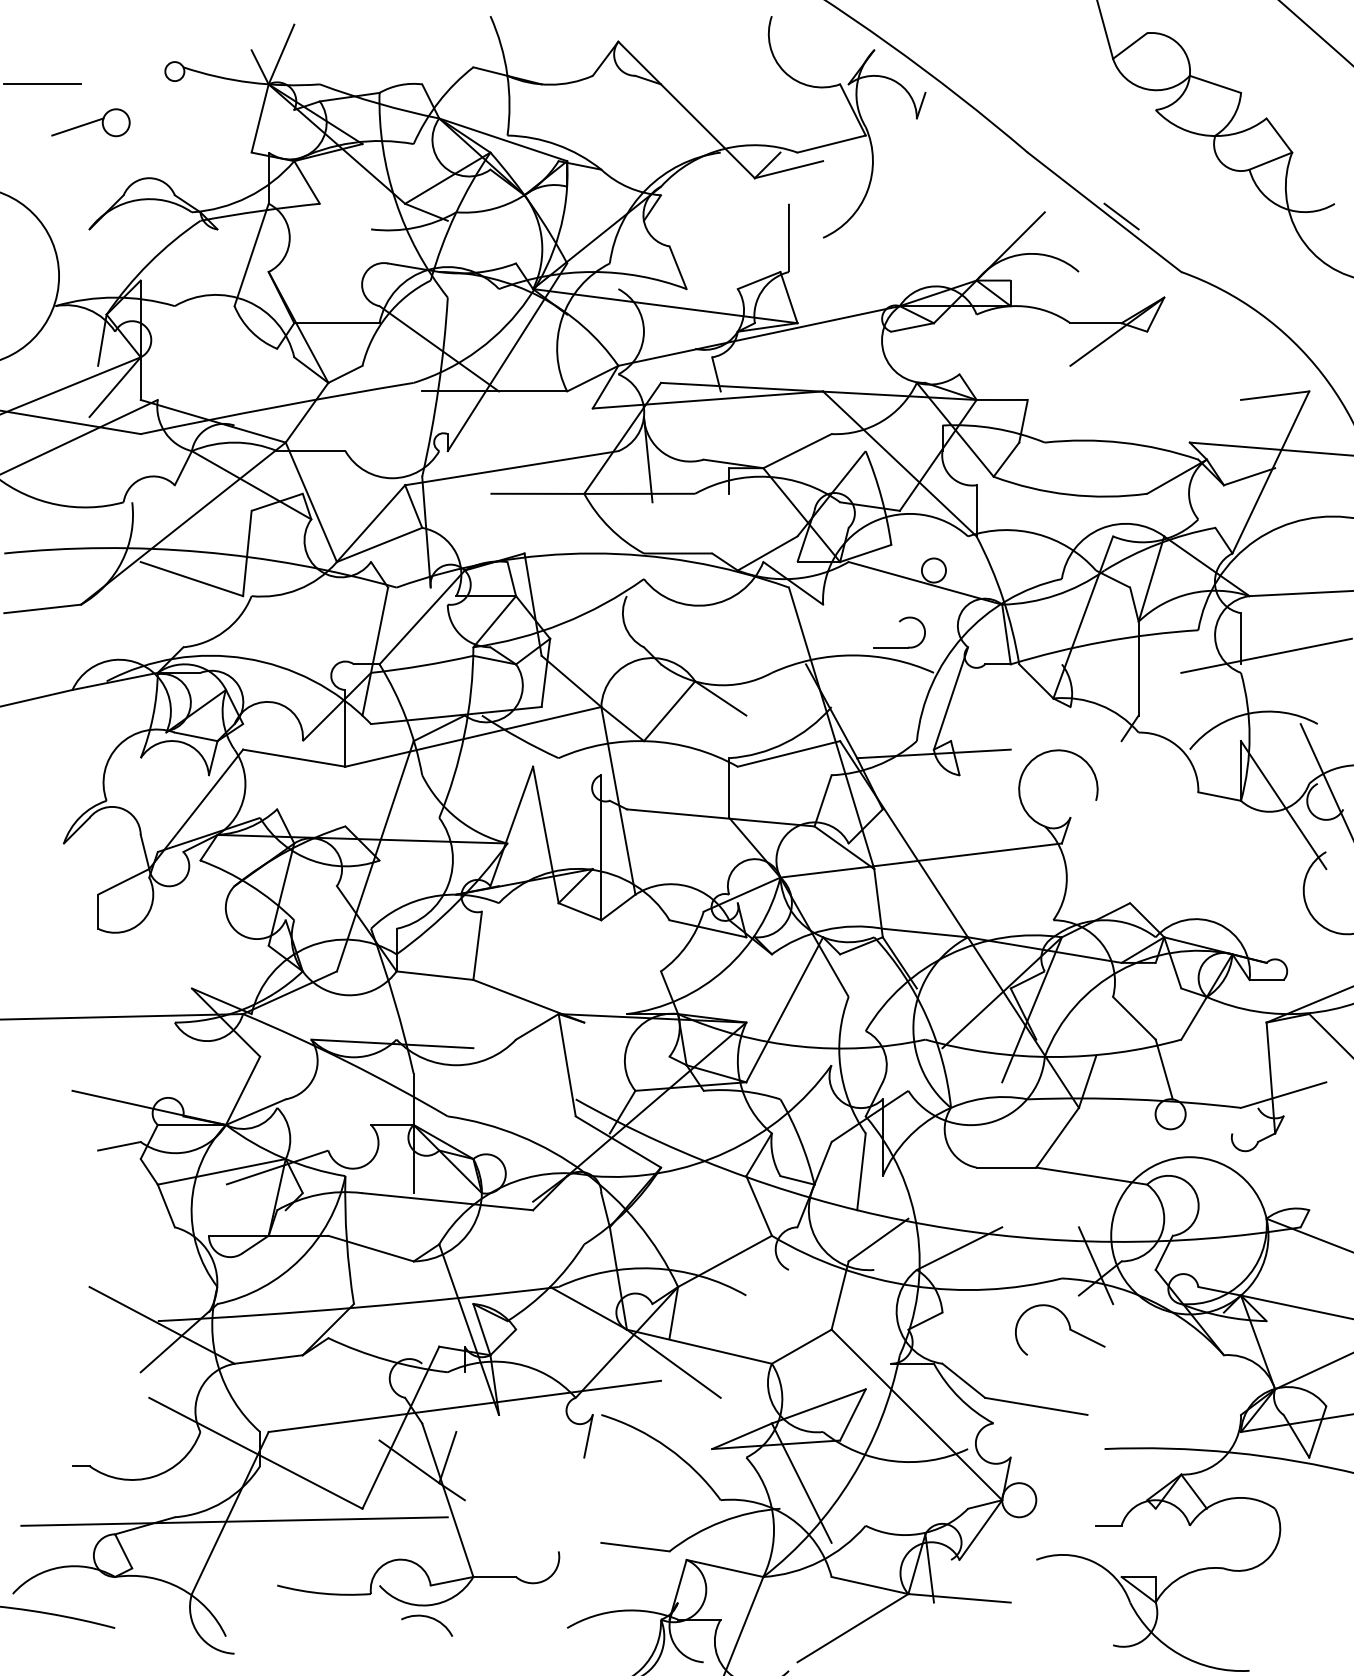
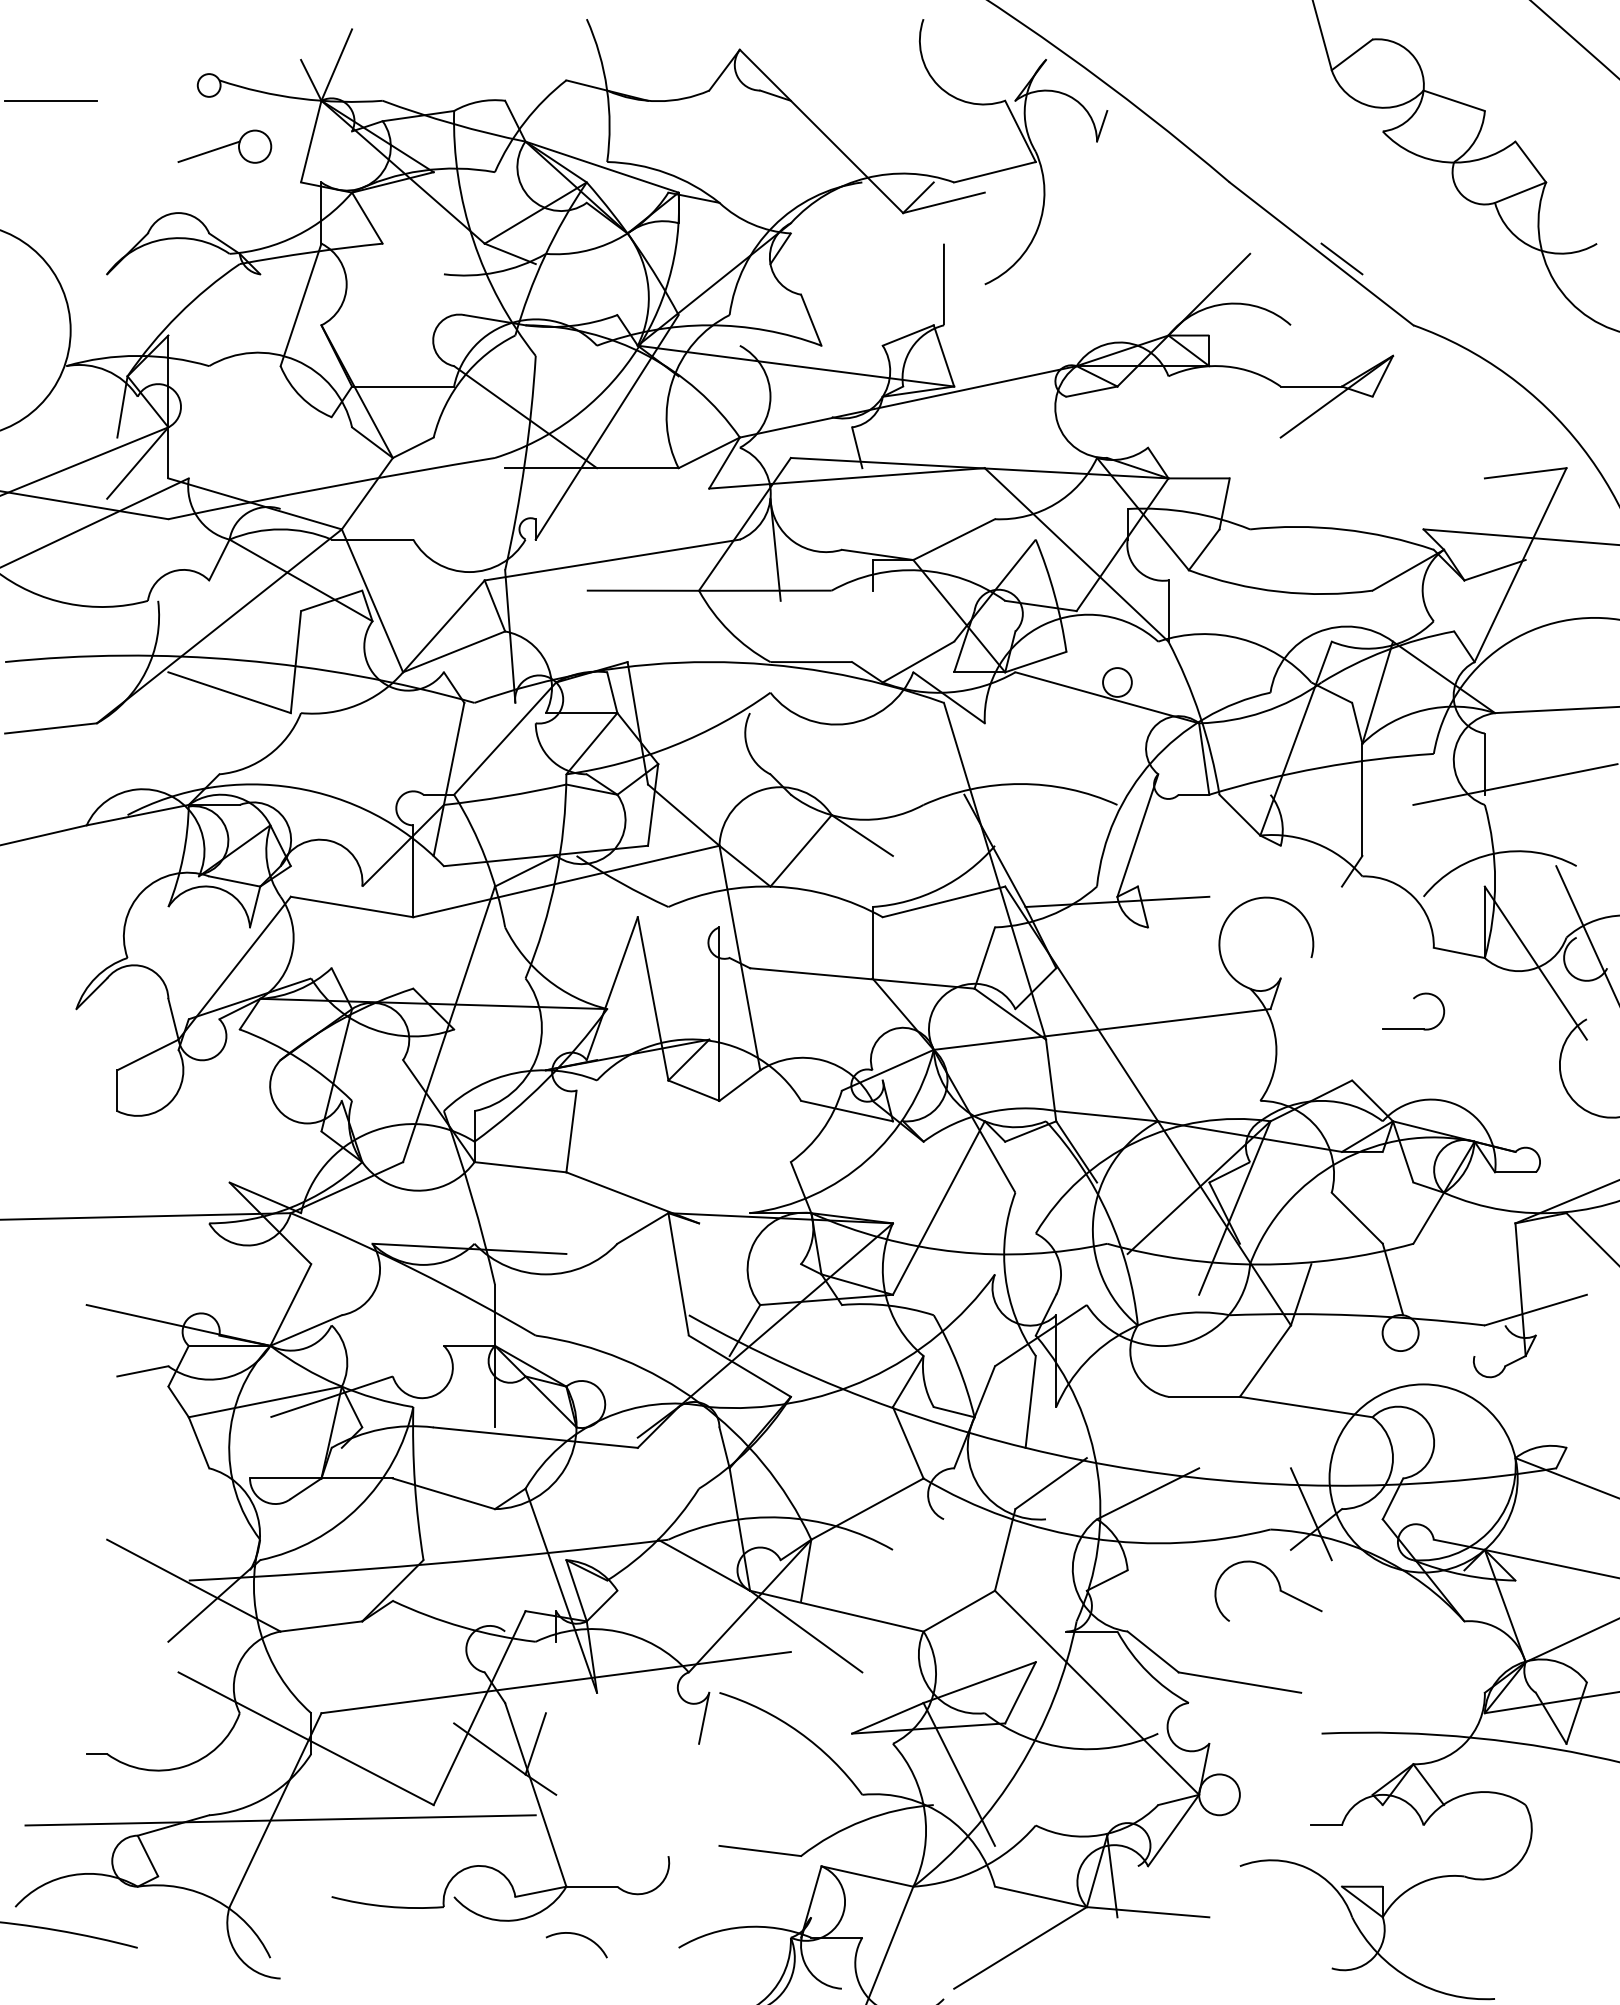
part: (90, 122) -> (224, 146), moved
part: (899, 622) -> (1413, 999), moved
arc: (429, 1618) -> (579, 1936), moved

